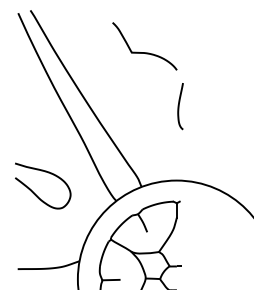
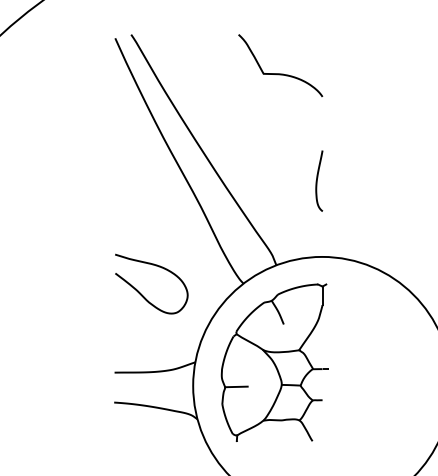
curve: (144, 52) -> (280, 73), moved
curve: (179, 105) -> (317, 180), moved
curve: (35, 193) -> (141, 293), moved

